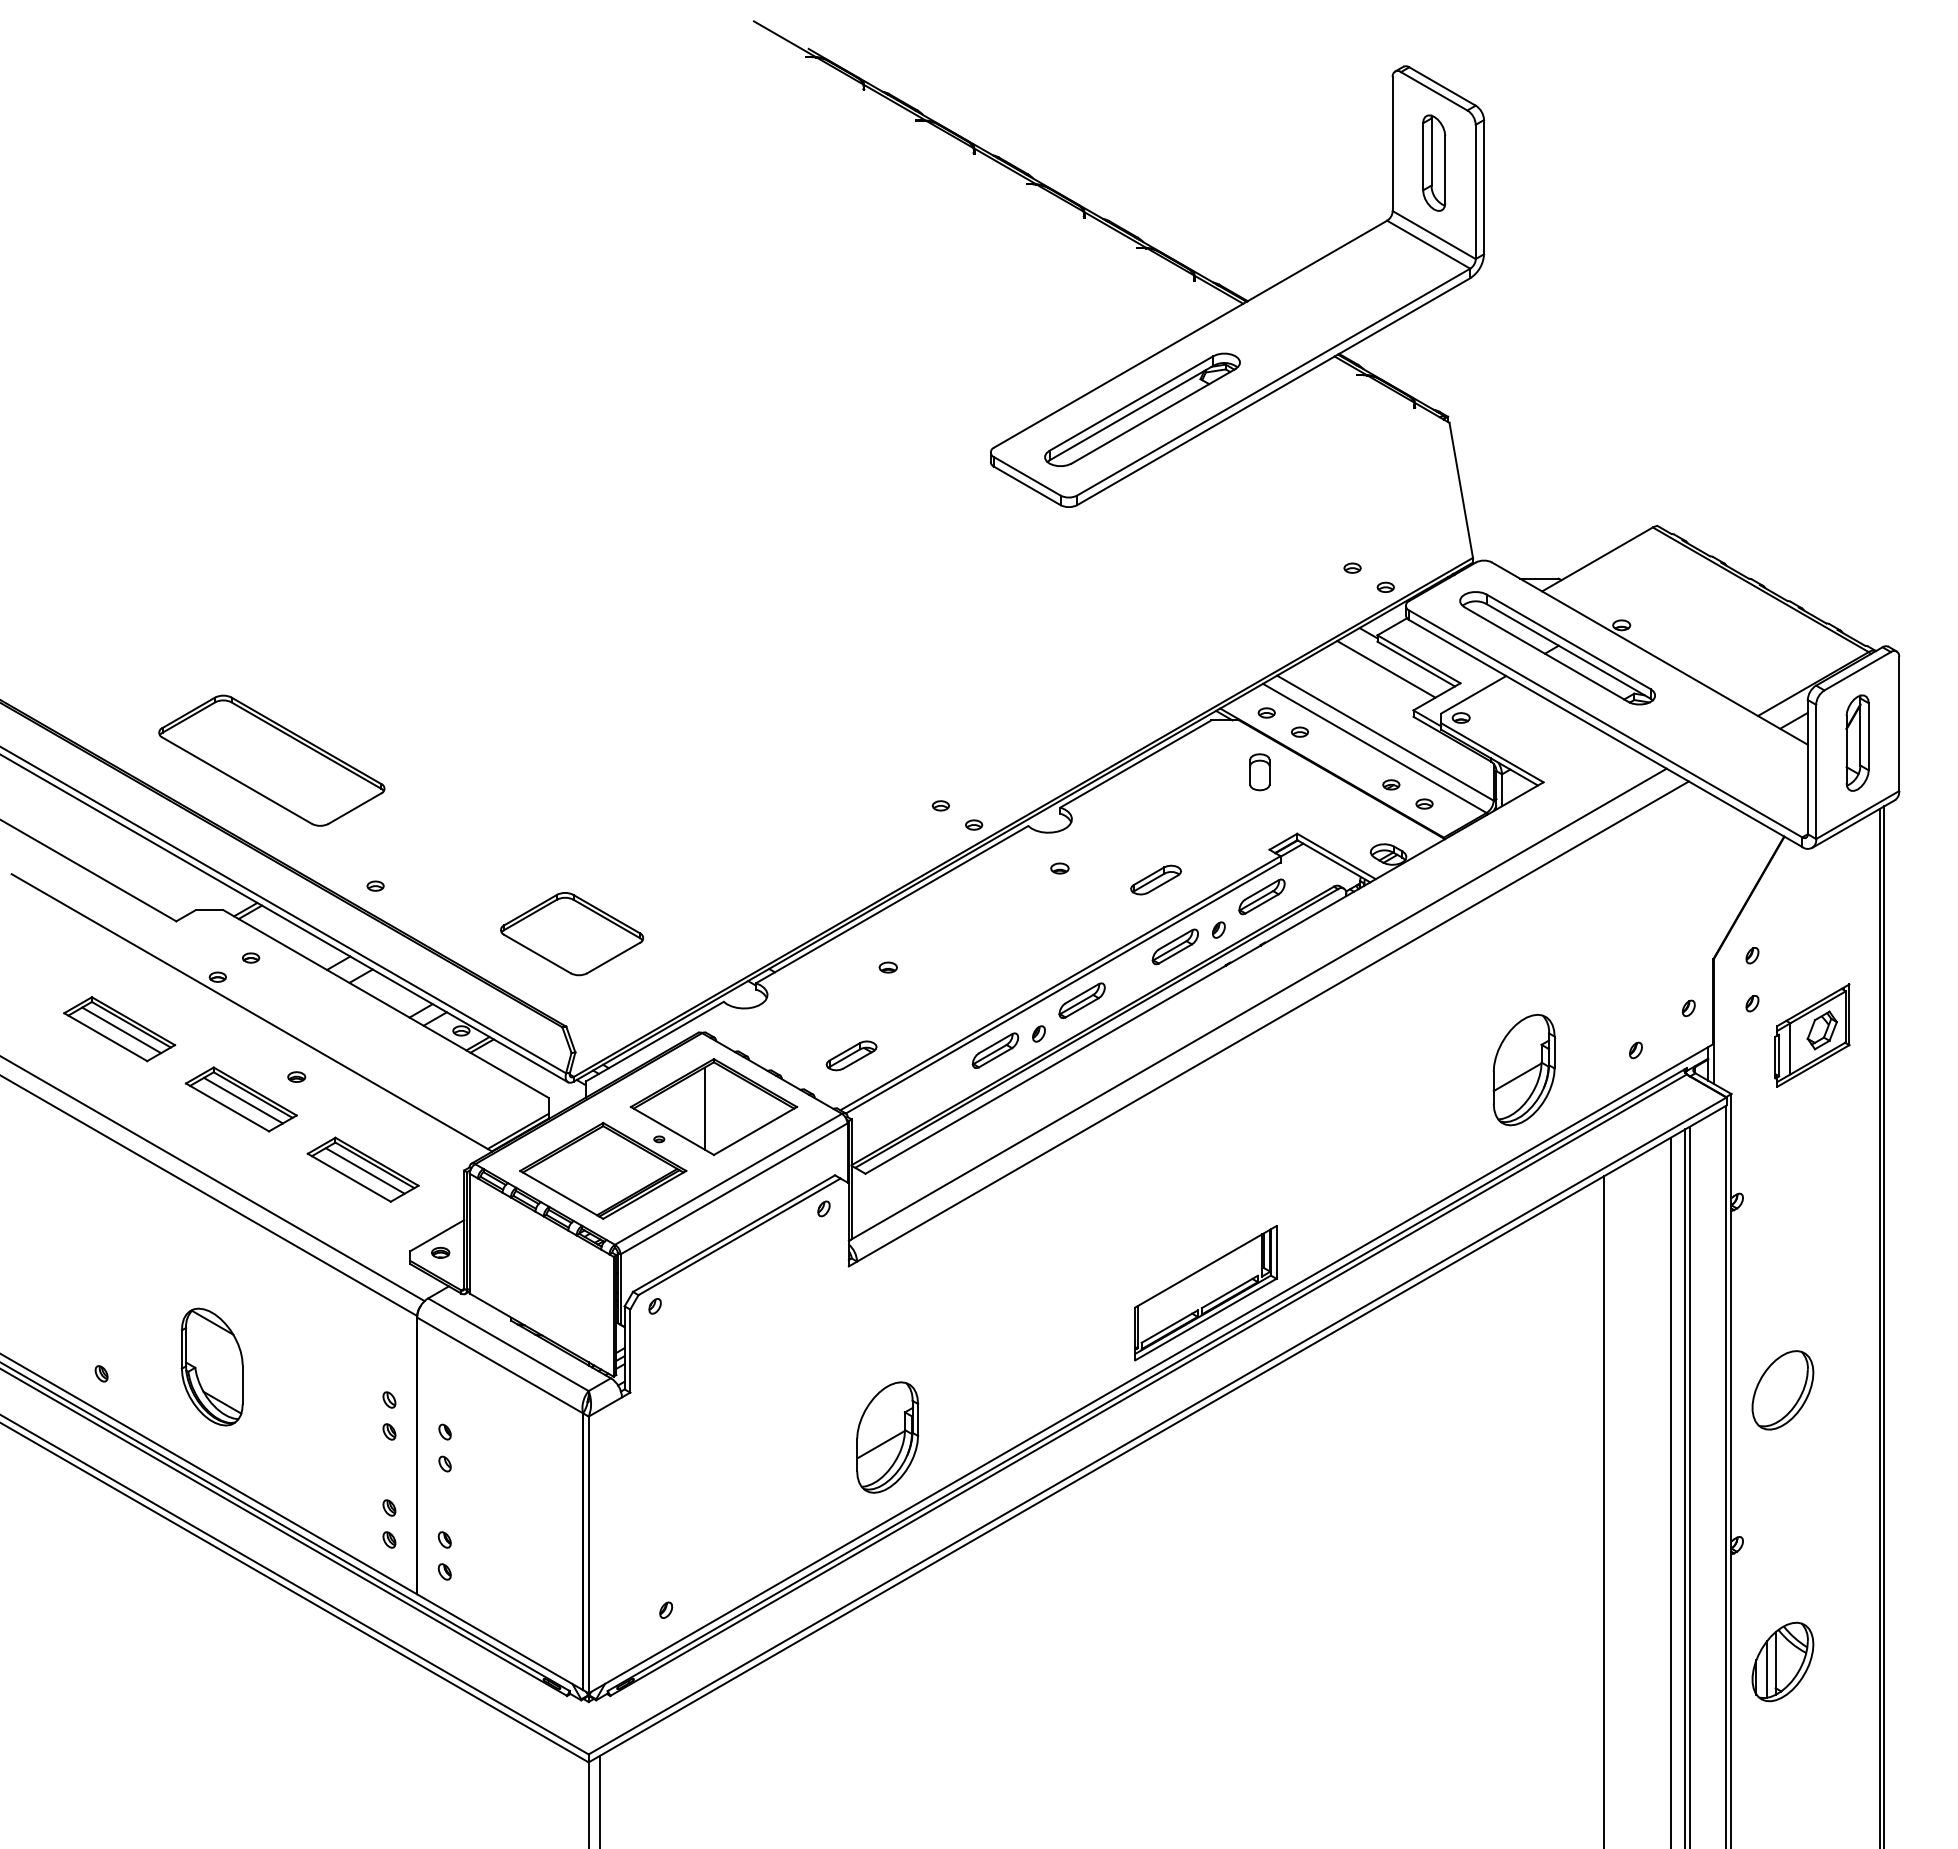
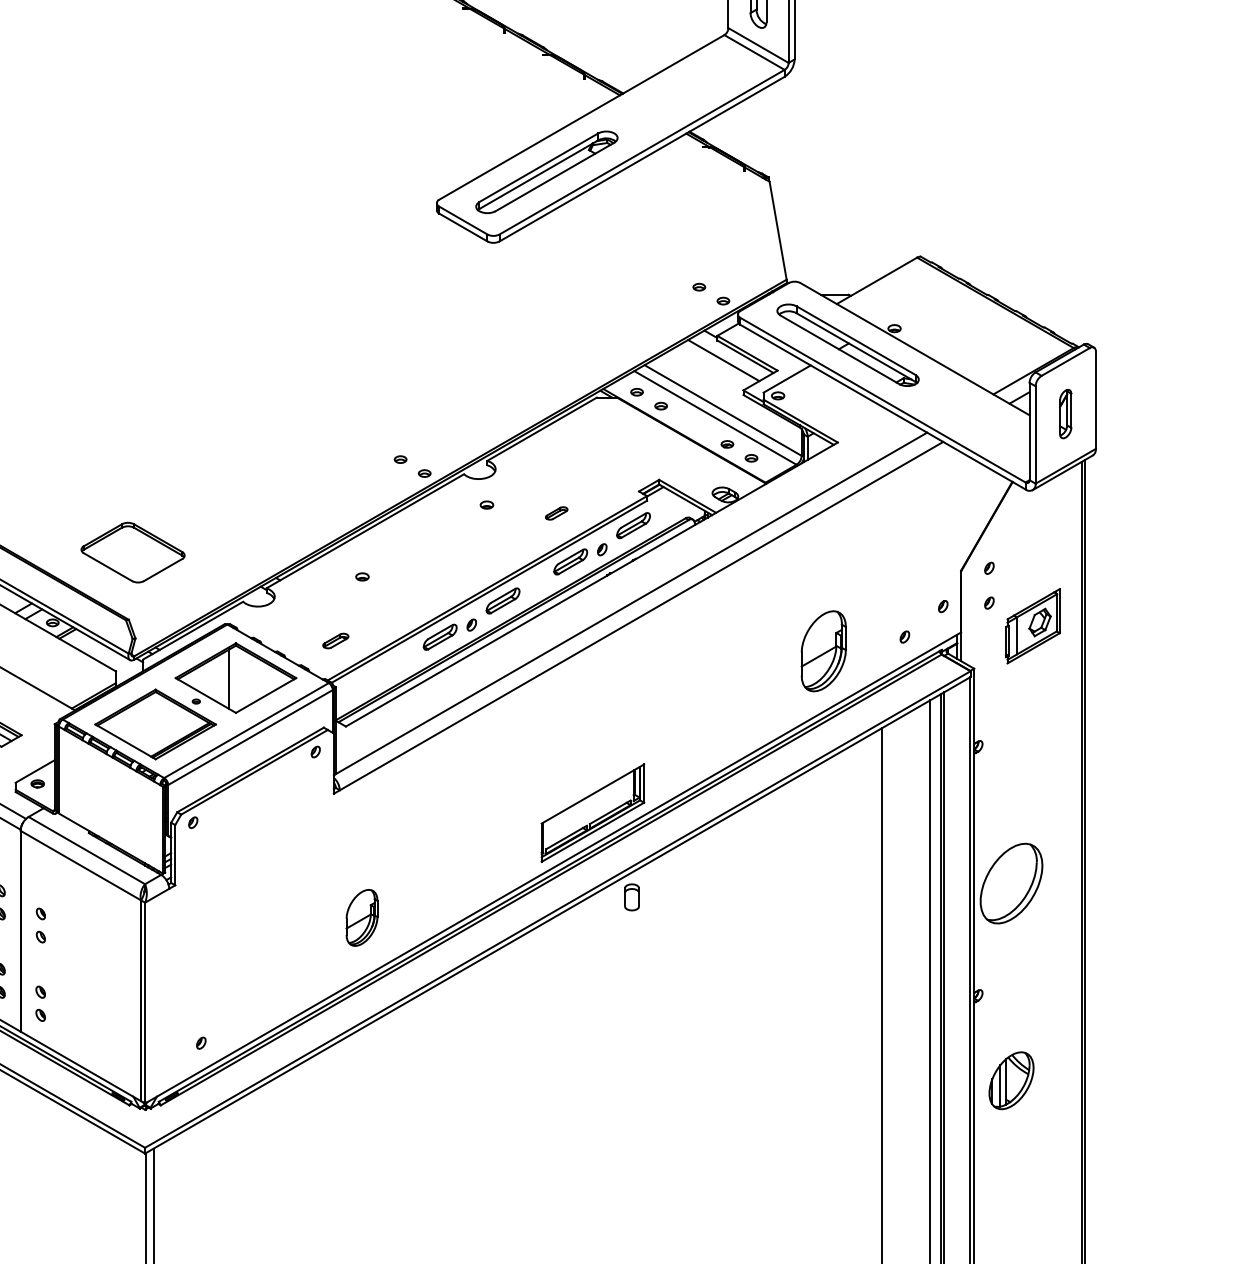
part: (1857, 742) -> (1065, 413), size x0.7
part: (1259, 772) -> (631, 897), moved
part: (1155, 879) -> (556, 513), size x0.6
part: (851, 1055) -> (335, 640), size x0.7
part: (1782, 1390) -> (1011, 883), size x1.4
part: (887, 1437) -> (361, 917), size x0.7

